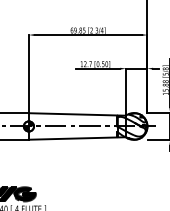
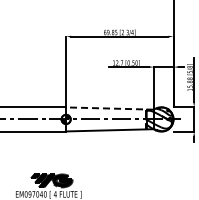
line: (77, 114) -> (110, 108), solid -> dashed

